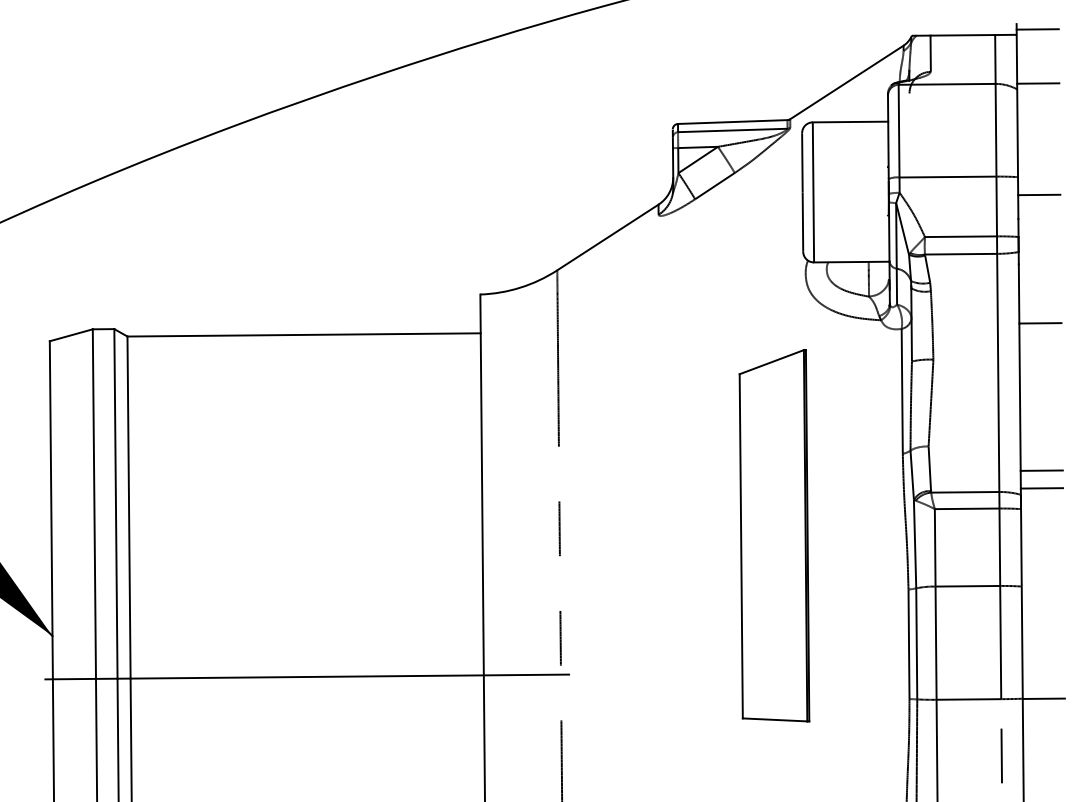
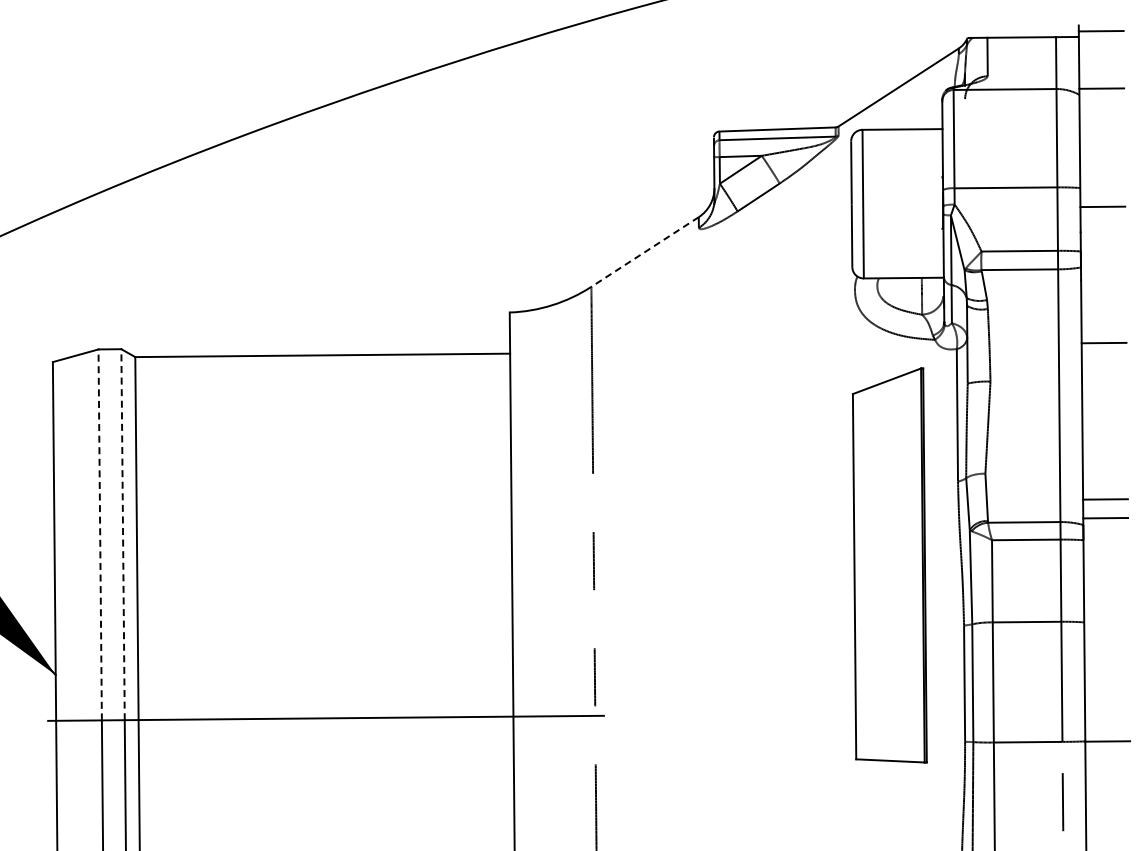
line: (607, 237) -> (644, 252), solid -> dashed
line: (94, 503) -> (100, 534), solid -> dashed
line: (116, 503) -> (123, 534), solid -> dashed
part: (774, 535) -> (889, 565), moved

